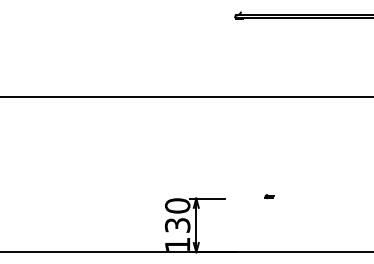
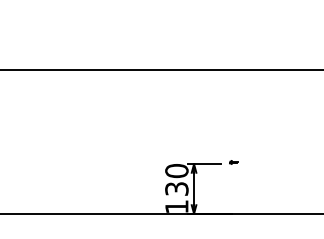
part: (269, 196) -> (233, 162), moved

